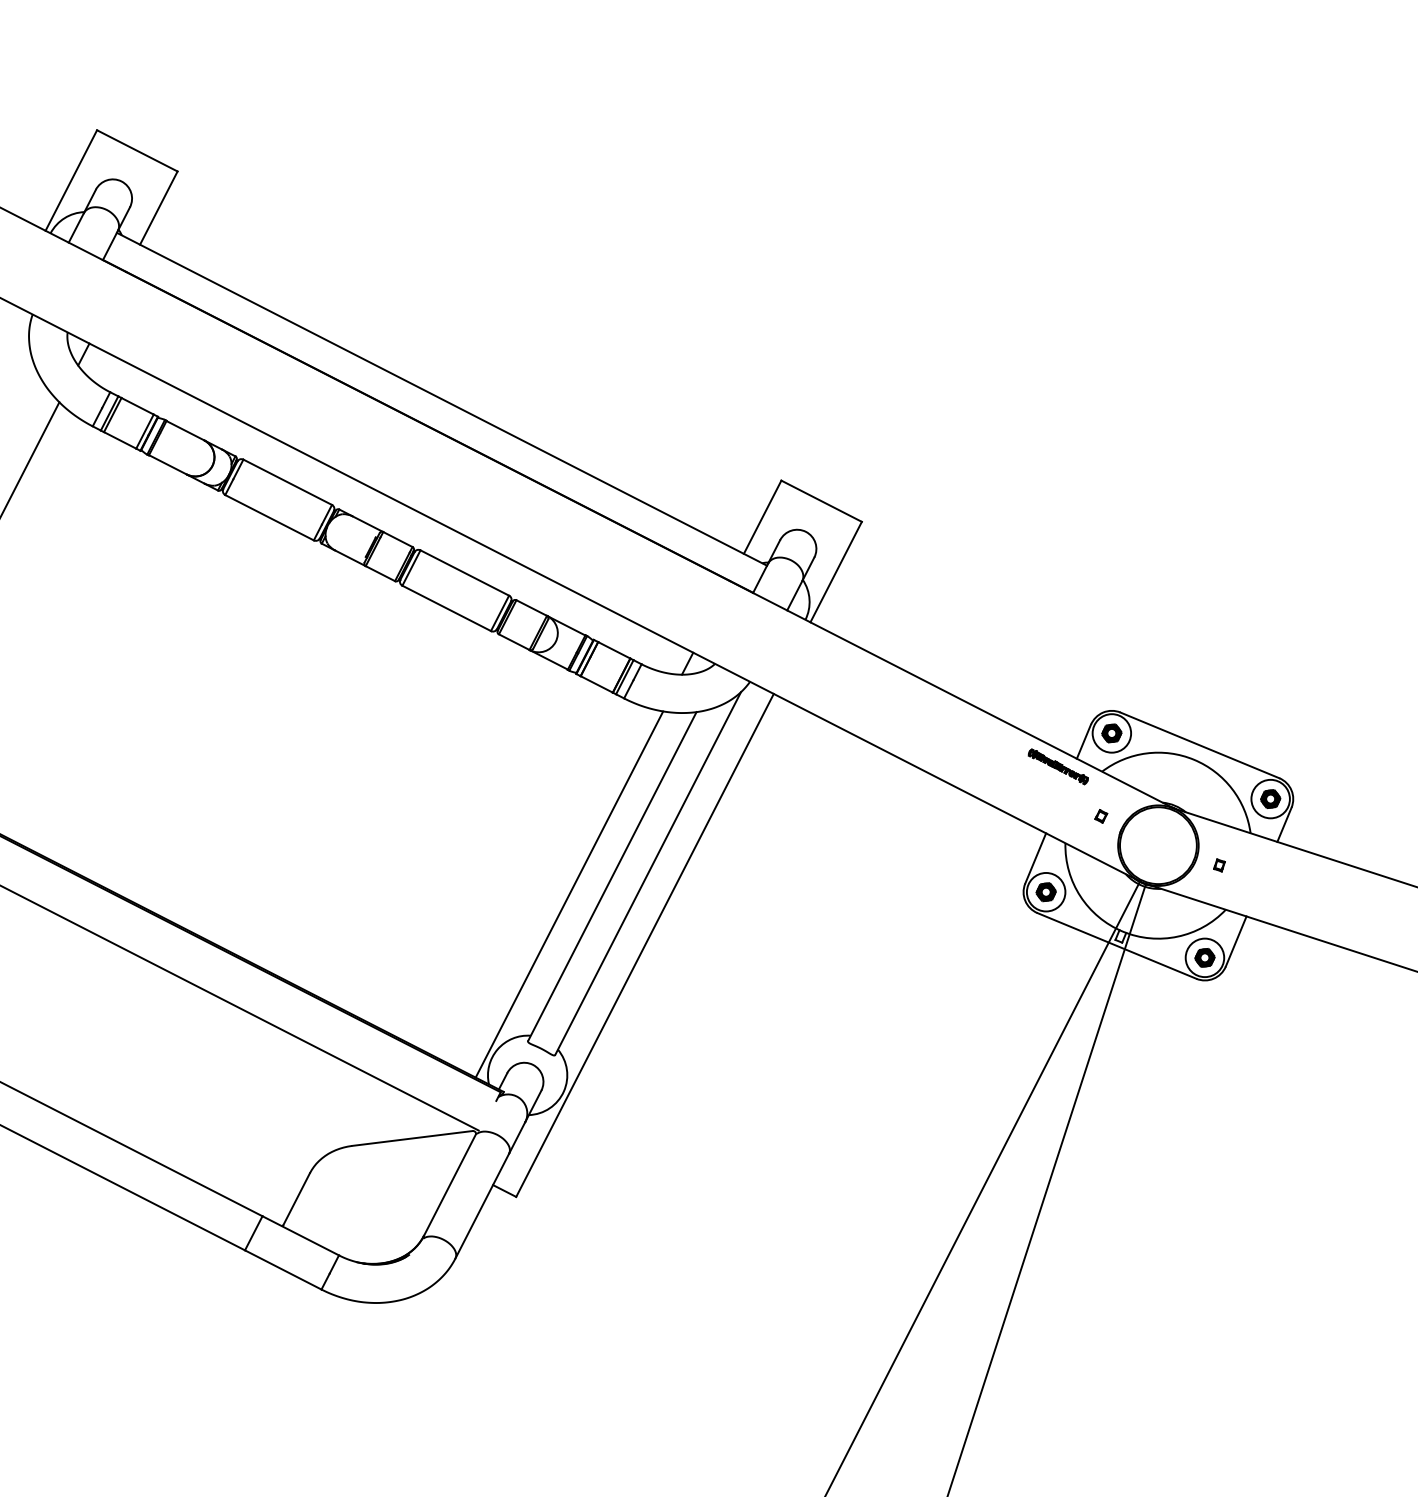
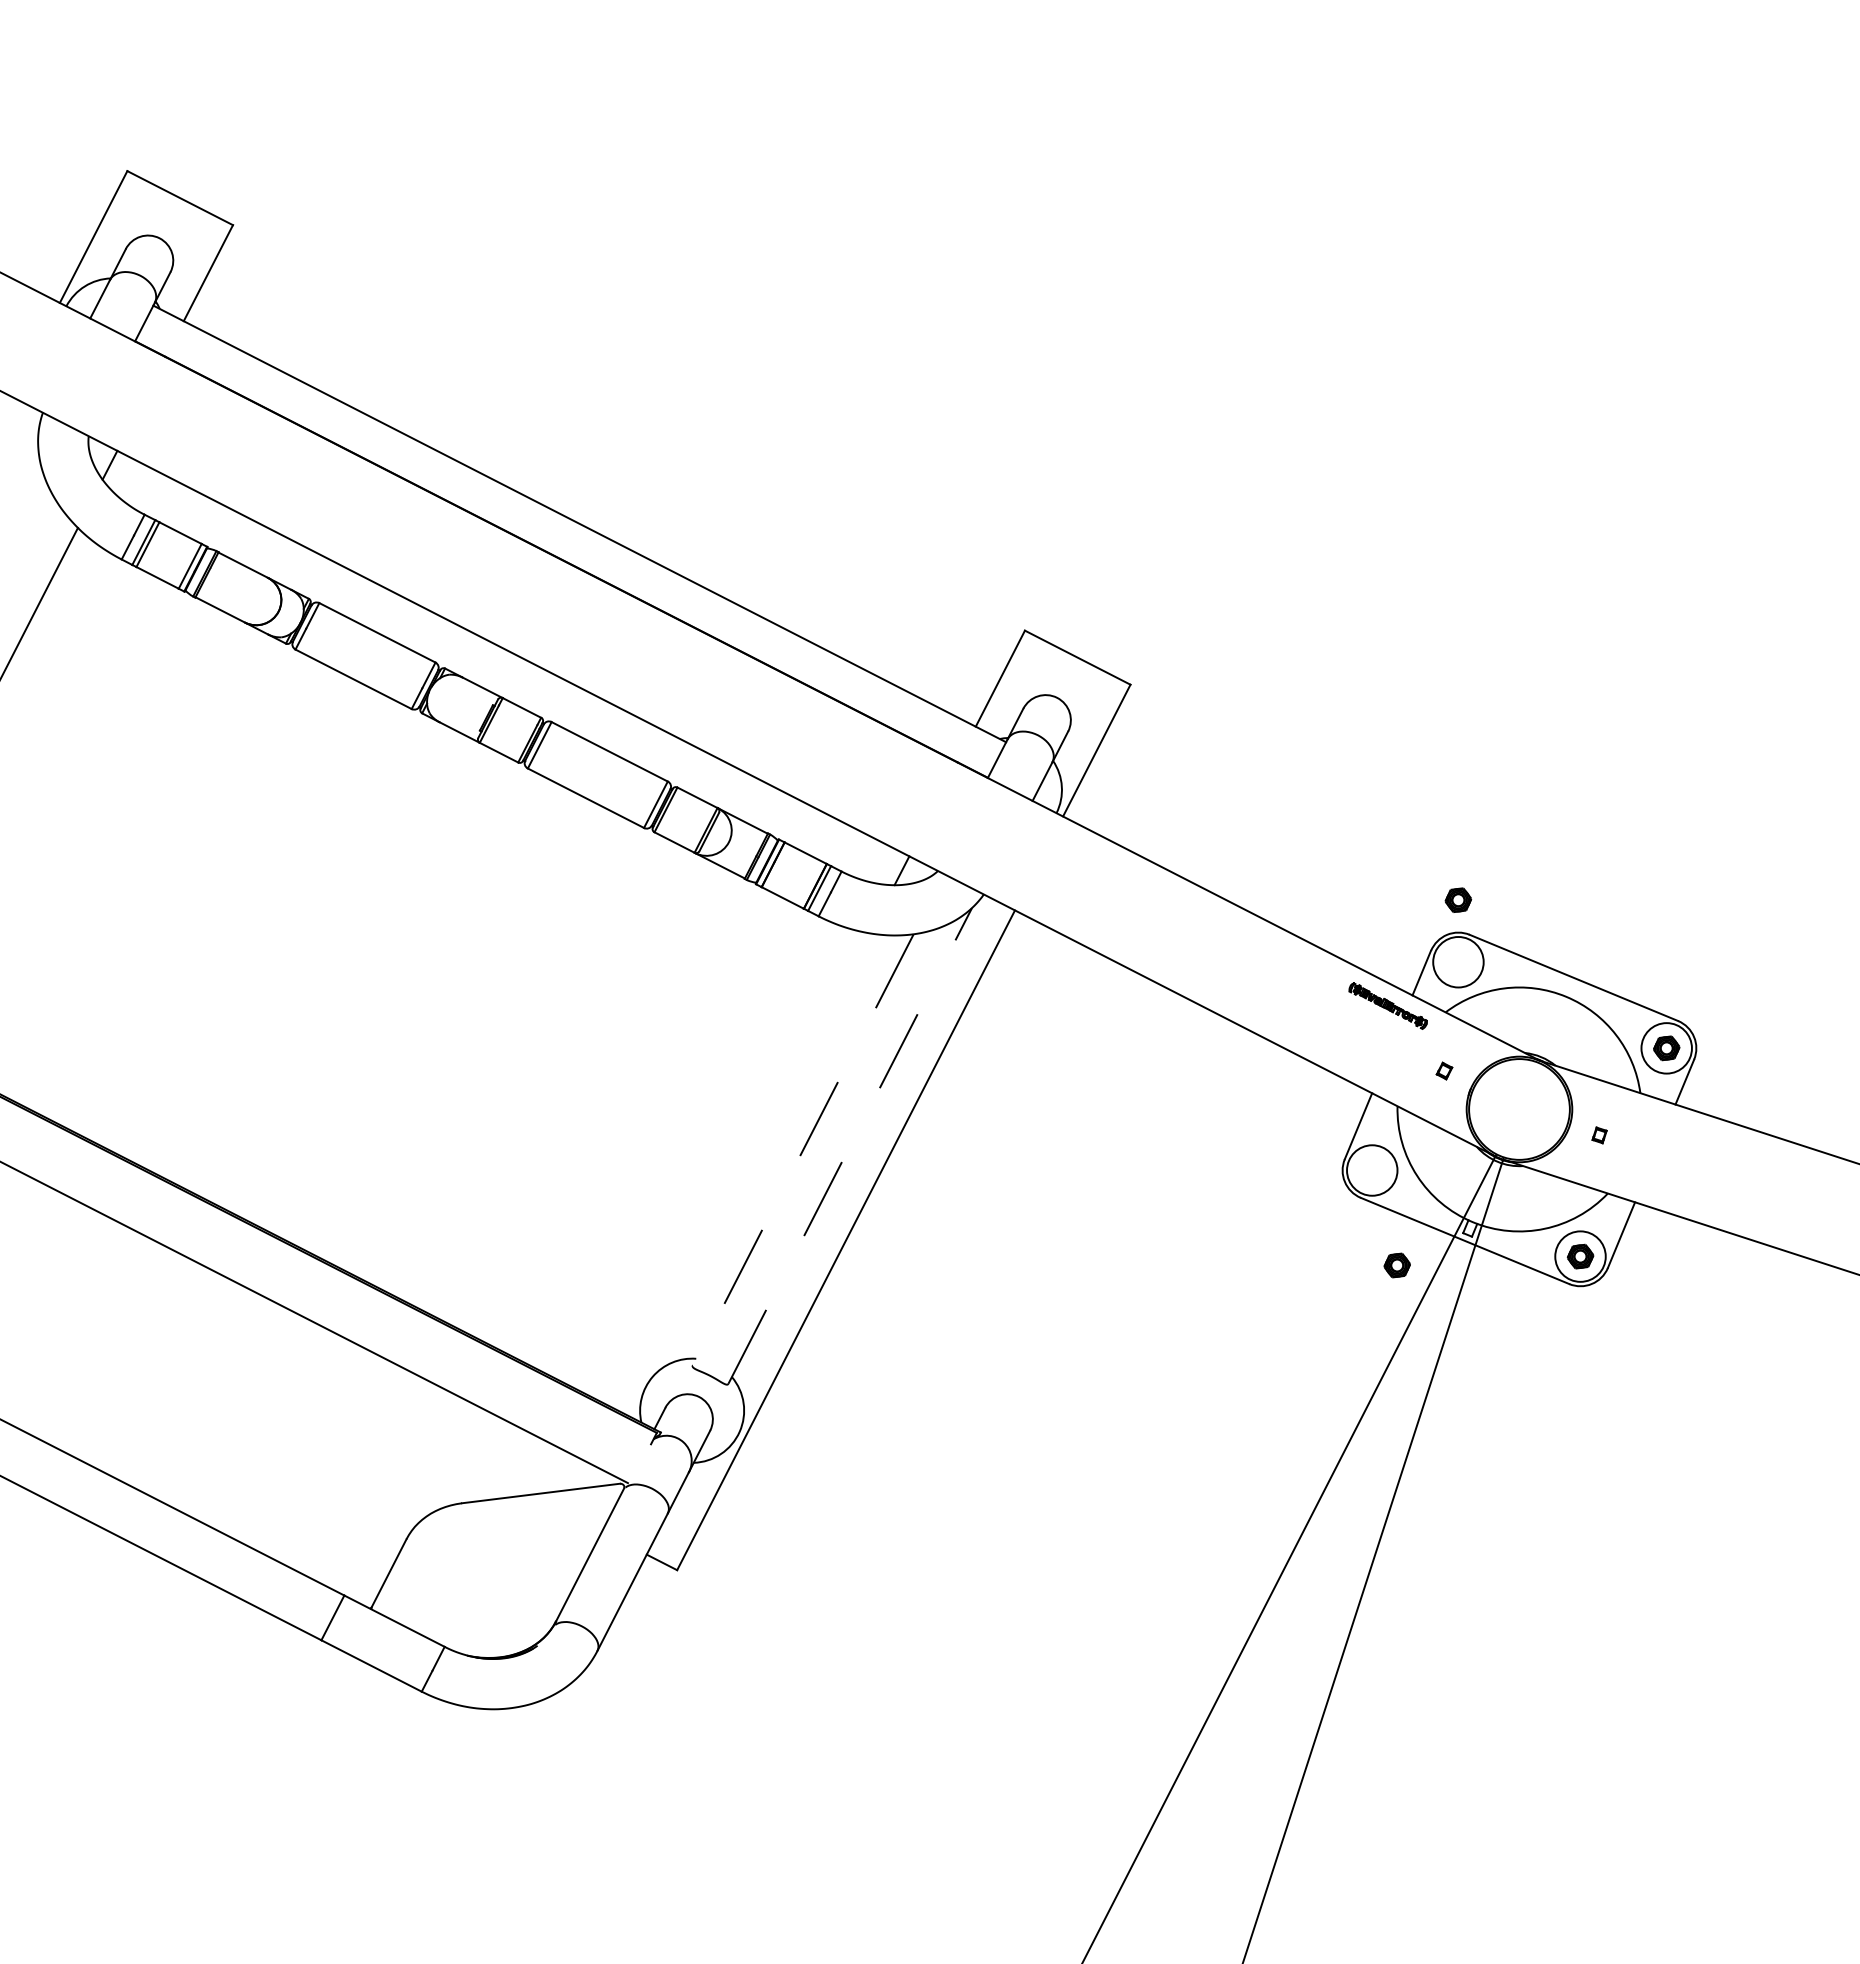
part: (1111, 732) -> (1458, 899), moved
line: (648, 873) -> (850, 1145), solid -> dashed
line: (612, 876) -> (803, 1150), solid -> dashed
part: (1045, 892) -> (1396, 1265), moved
line: (569, 894) -> (746, 1173), removed

